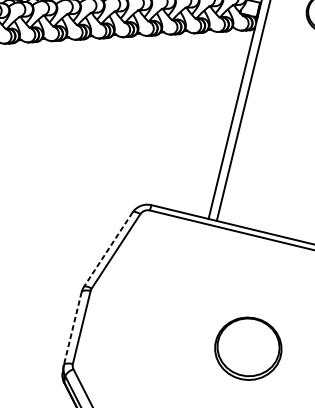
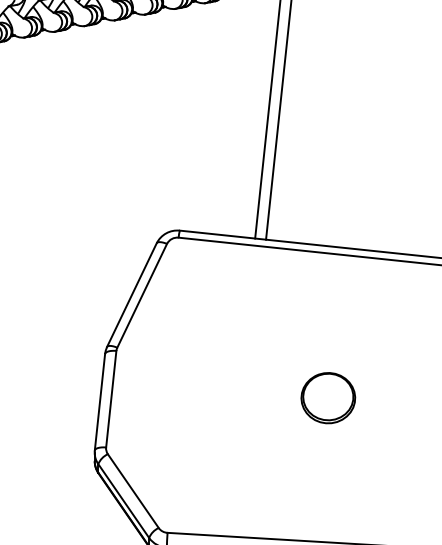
line: (107, 250) -> (131, 295), dashed -> solid
line: (72, 328) -> (99, 402), dashed -> solid
part: (248, 349) -> (328, 398), size x0.62

